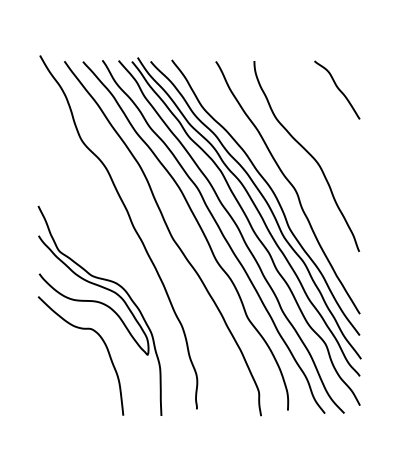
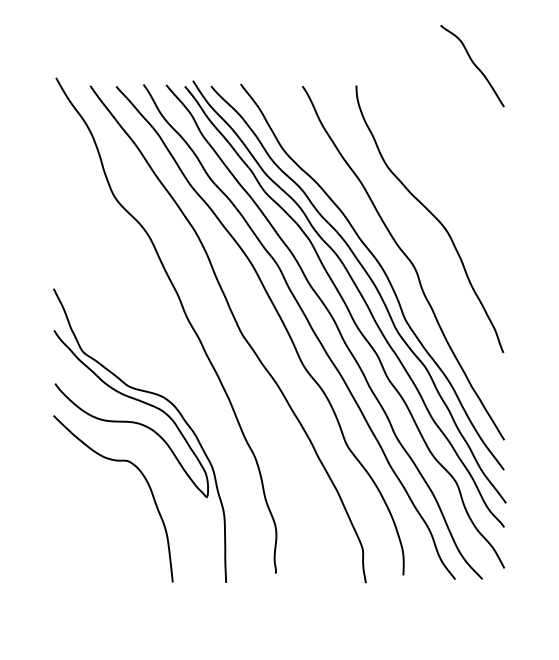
curve: (337, 89) -> (472, 65), moved

